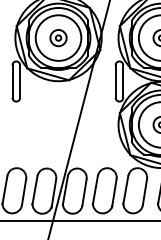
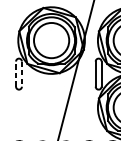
part: (58, 38) -> (51, 40), removed
line: (12, 81) -> (16, 74), solid -> dashed
line: (20, 82) -> (22, 74), solid -> dashed

